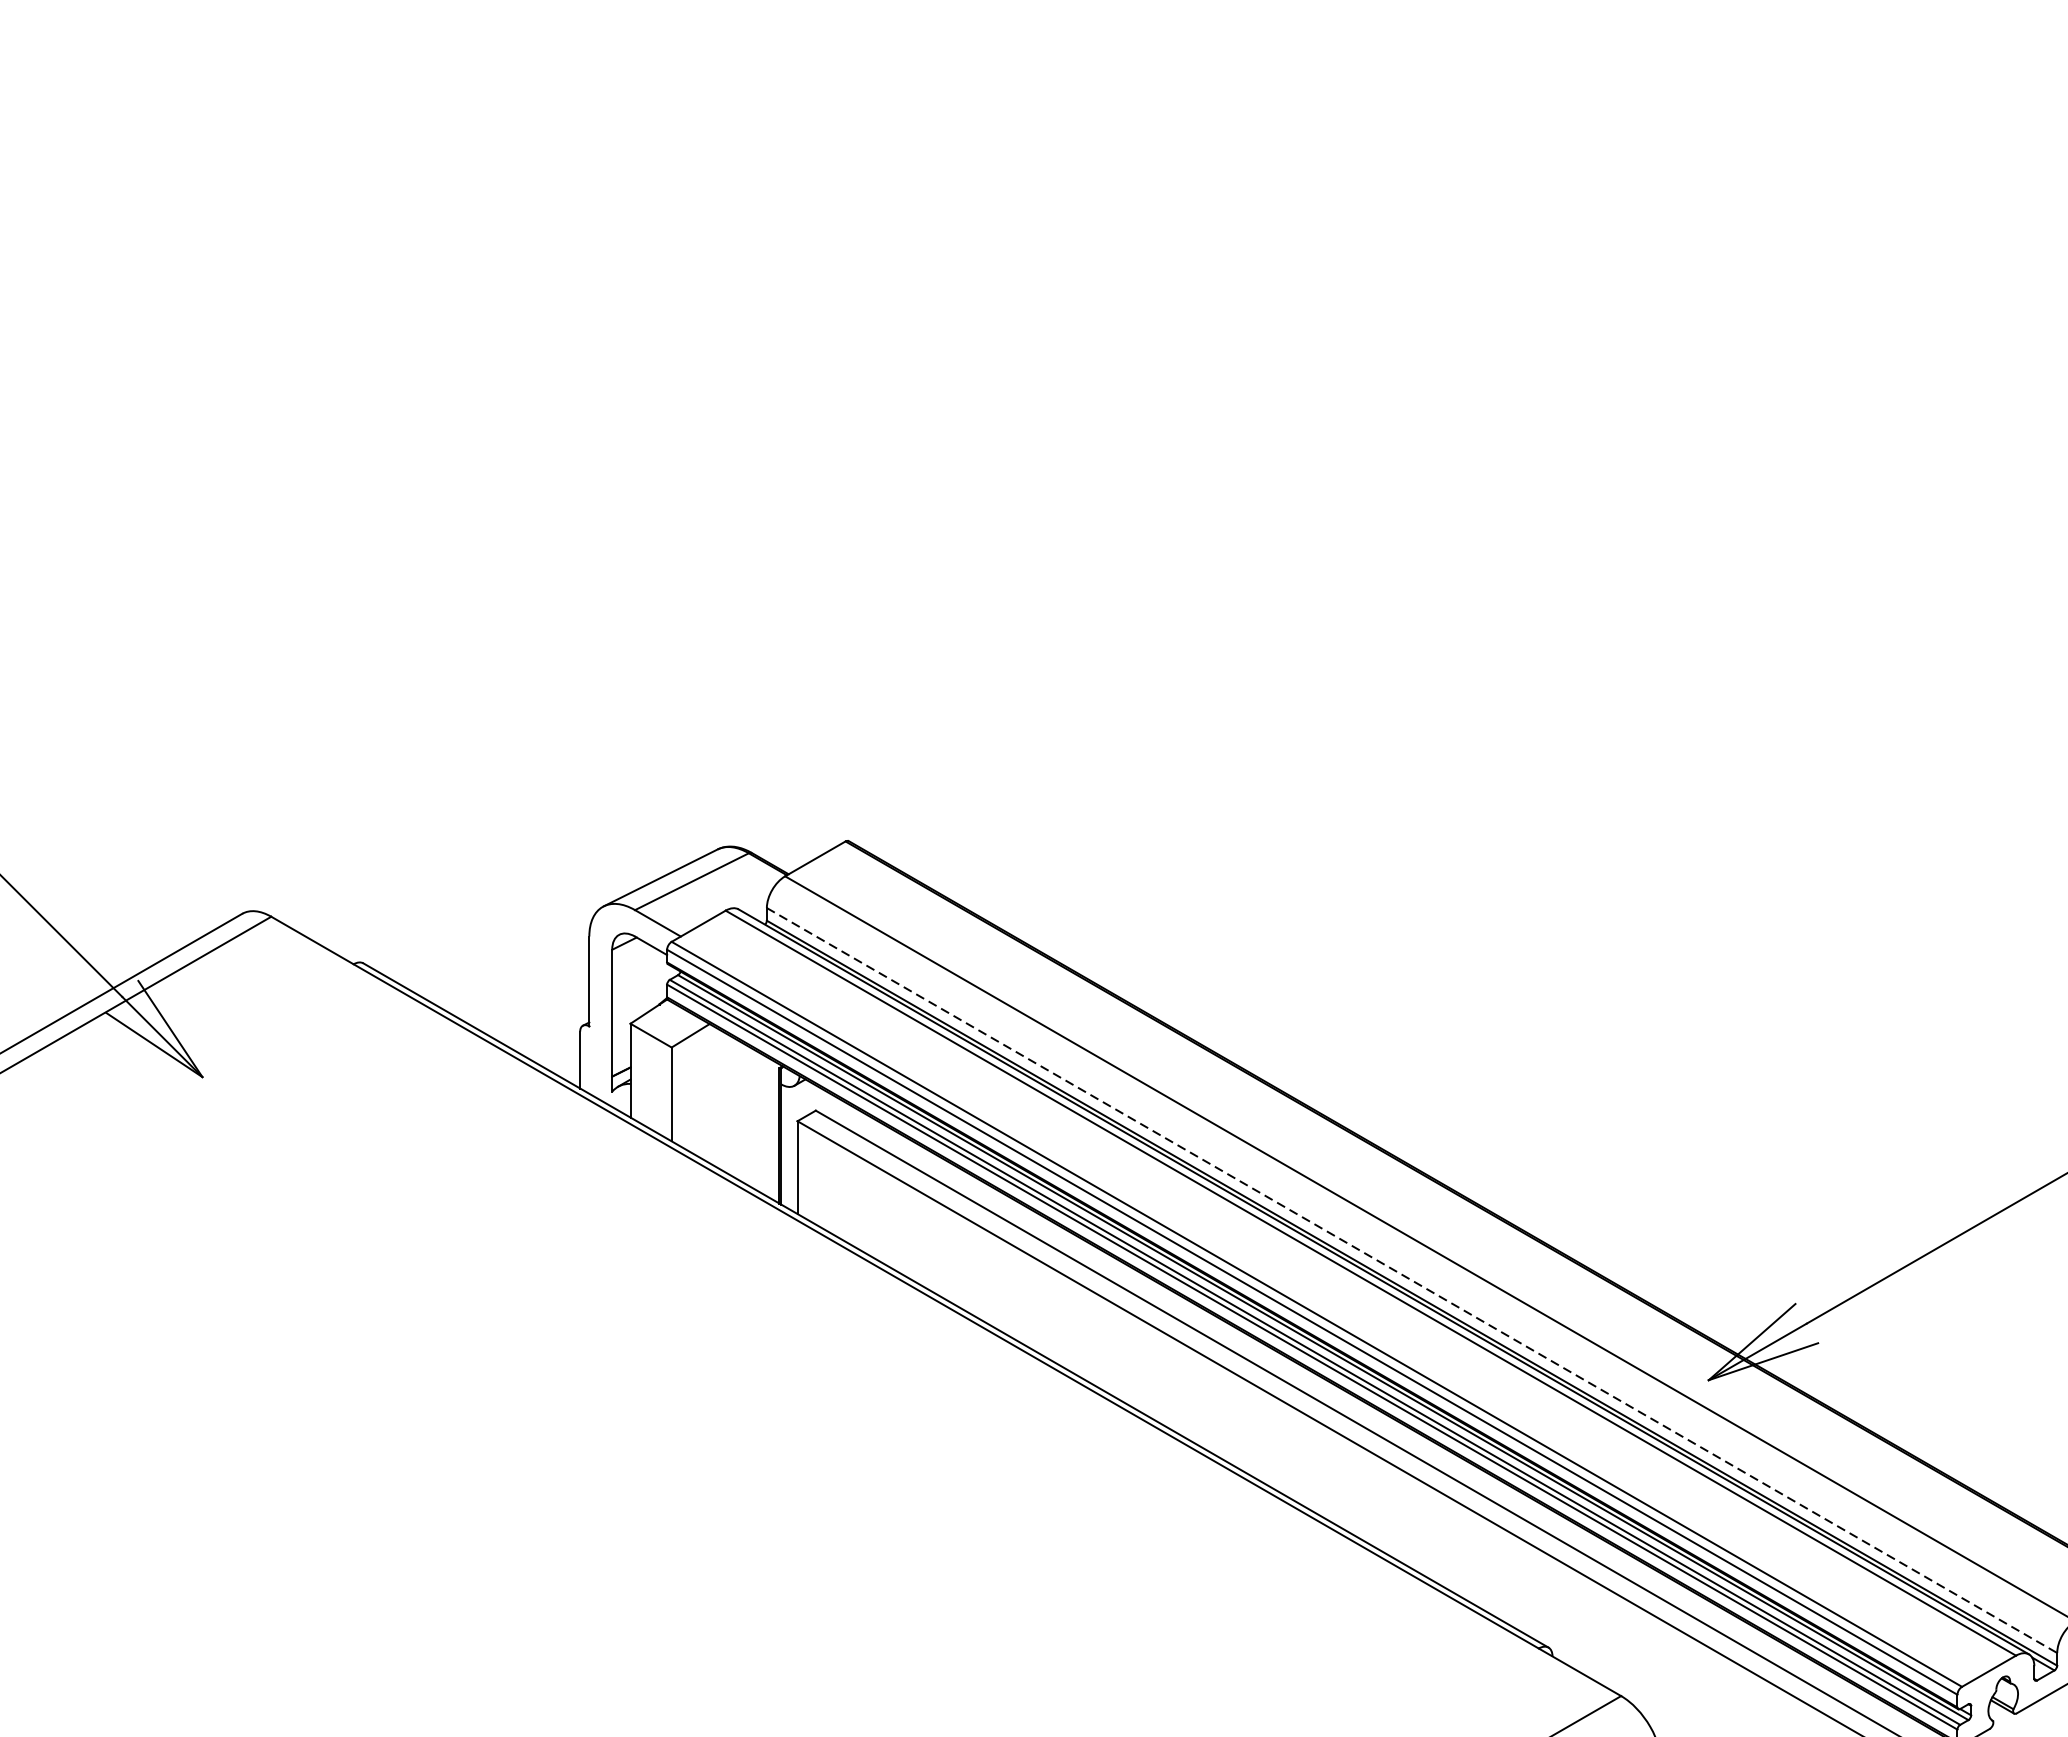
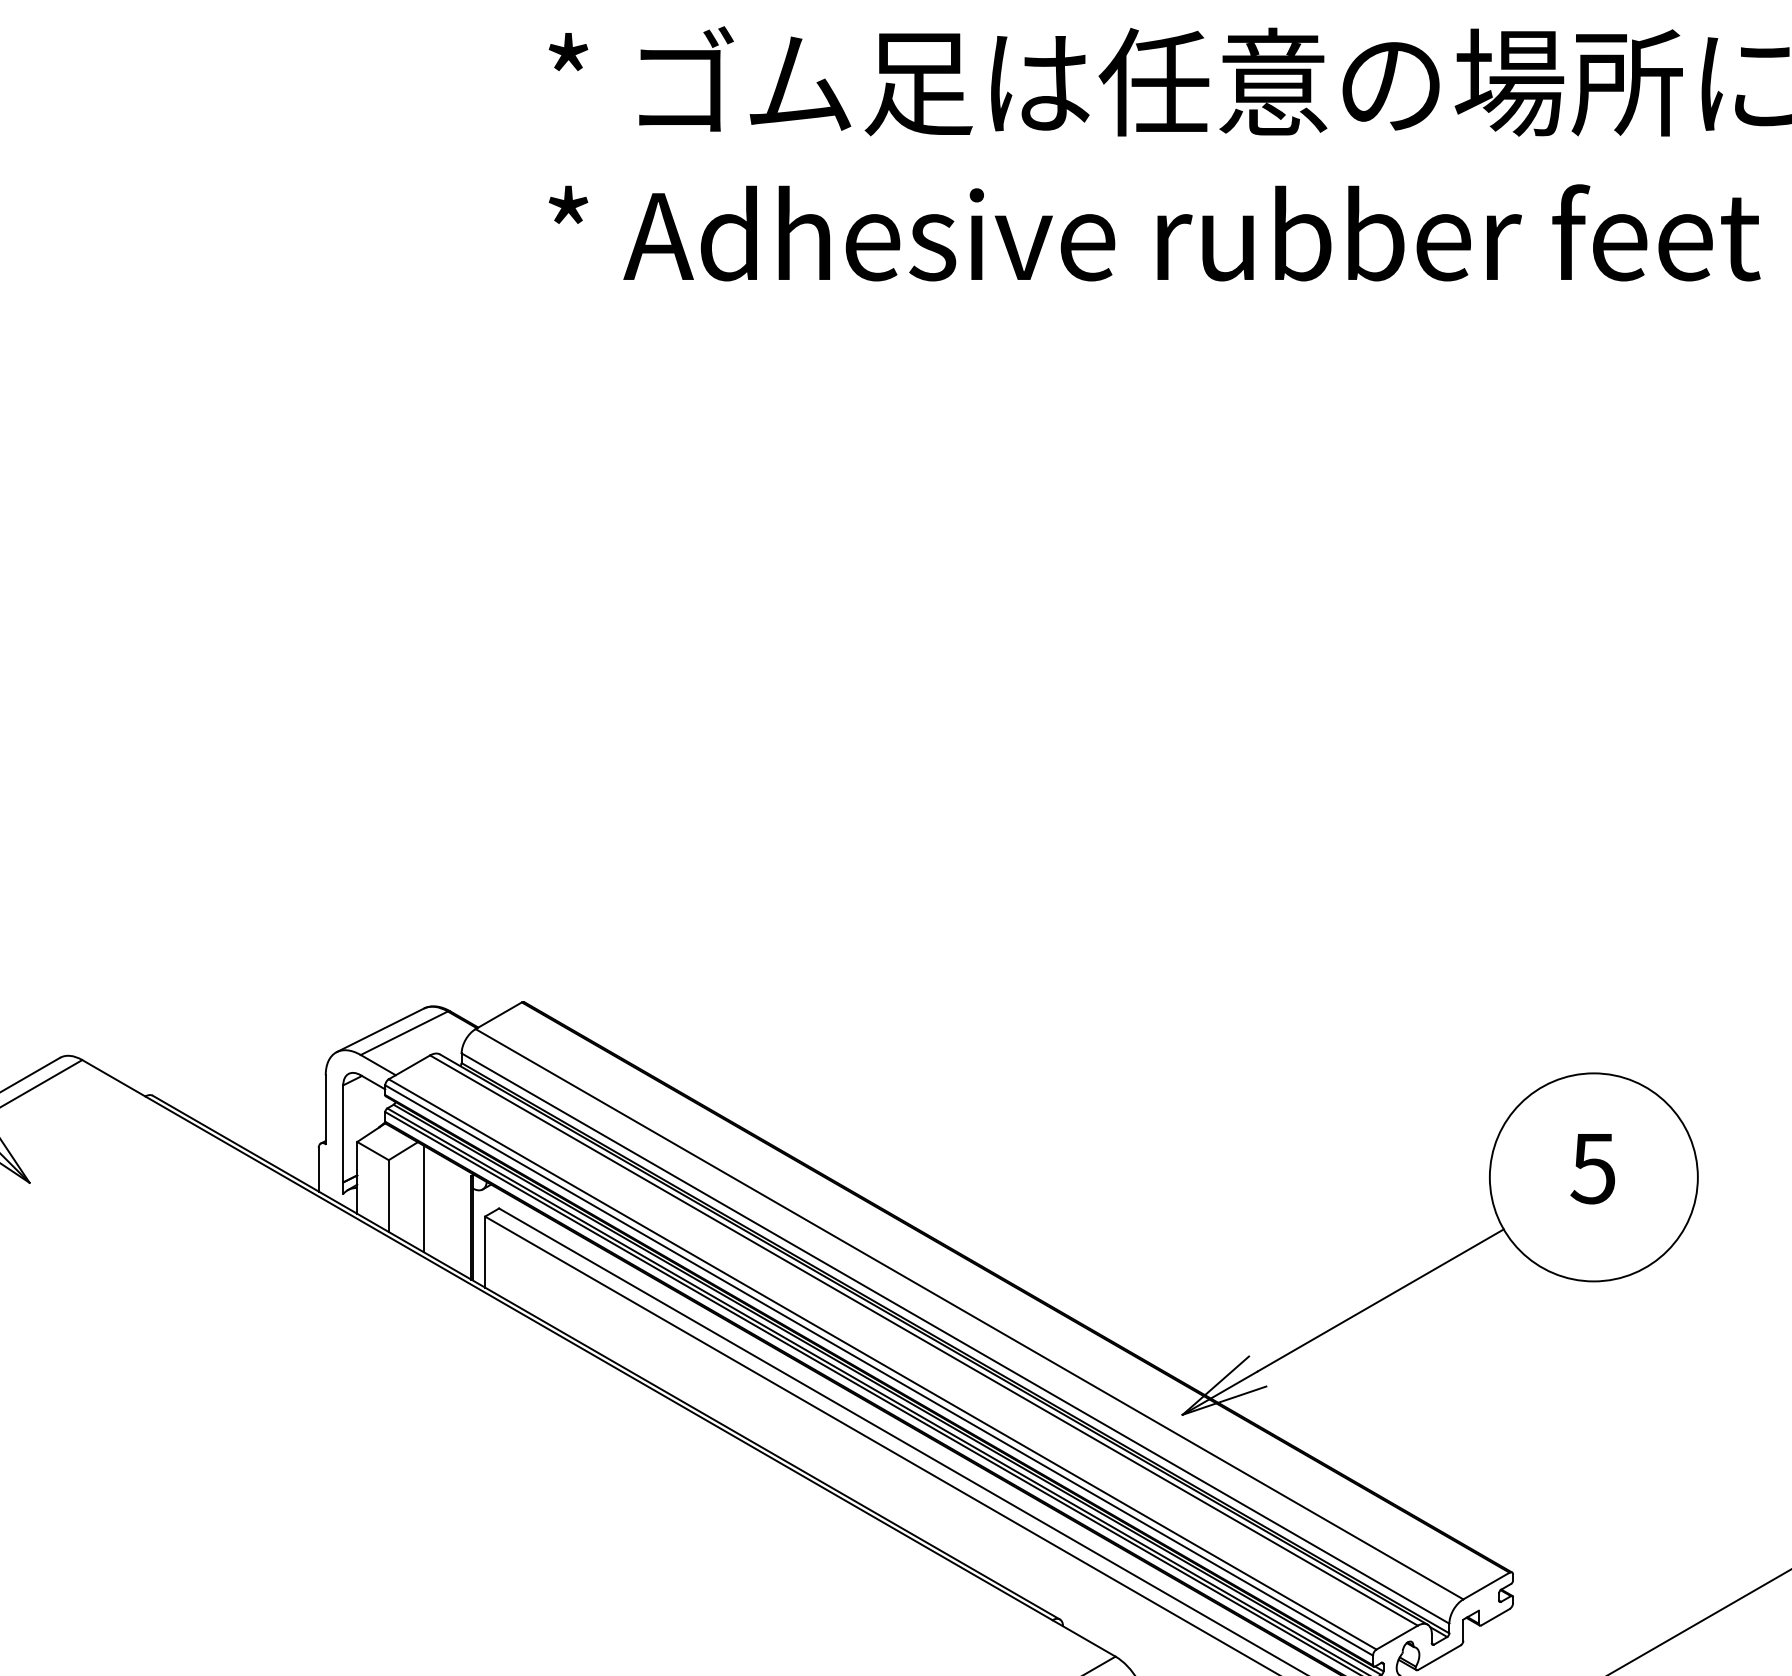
line: (717, 1097) -> (423, 1198), added
line: (1412, 1280) -> (955, 1338), dashed -> solid

